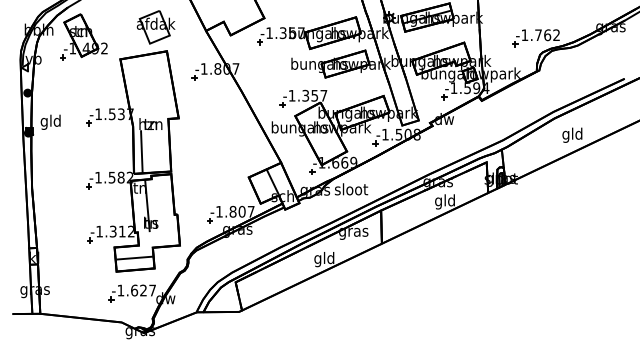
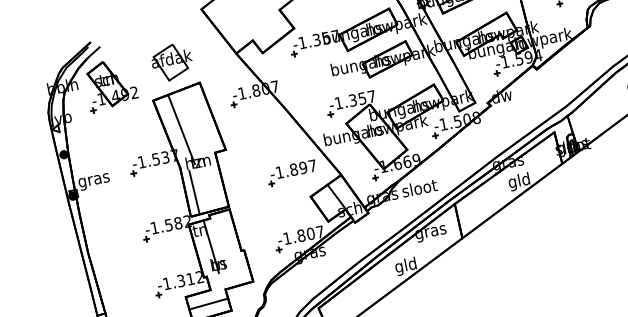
part: (155, 27) -> (171, 62), moved
line: (141, 91) -> (181, 129), added
text: (50, 121) -> (93, 179), gld -> gras
part: (235, 152) -> (291, 173), added

